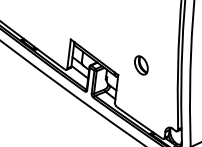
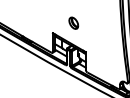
part: (141, 64) -> (73, 22), moved

